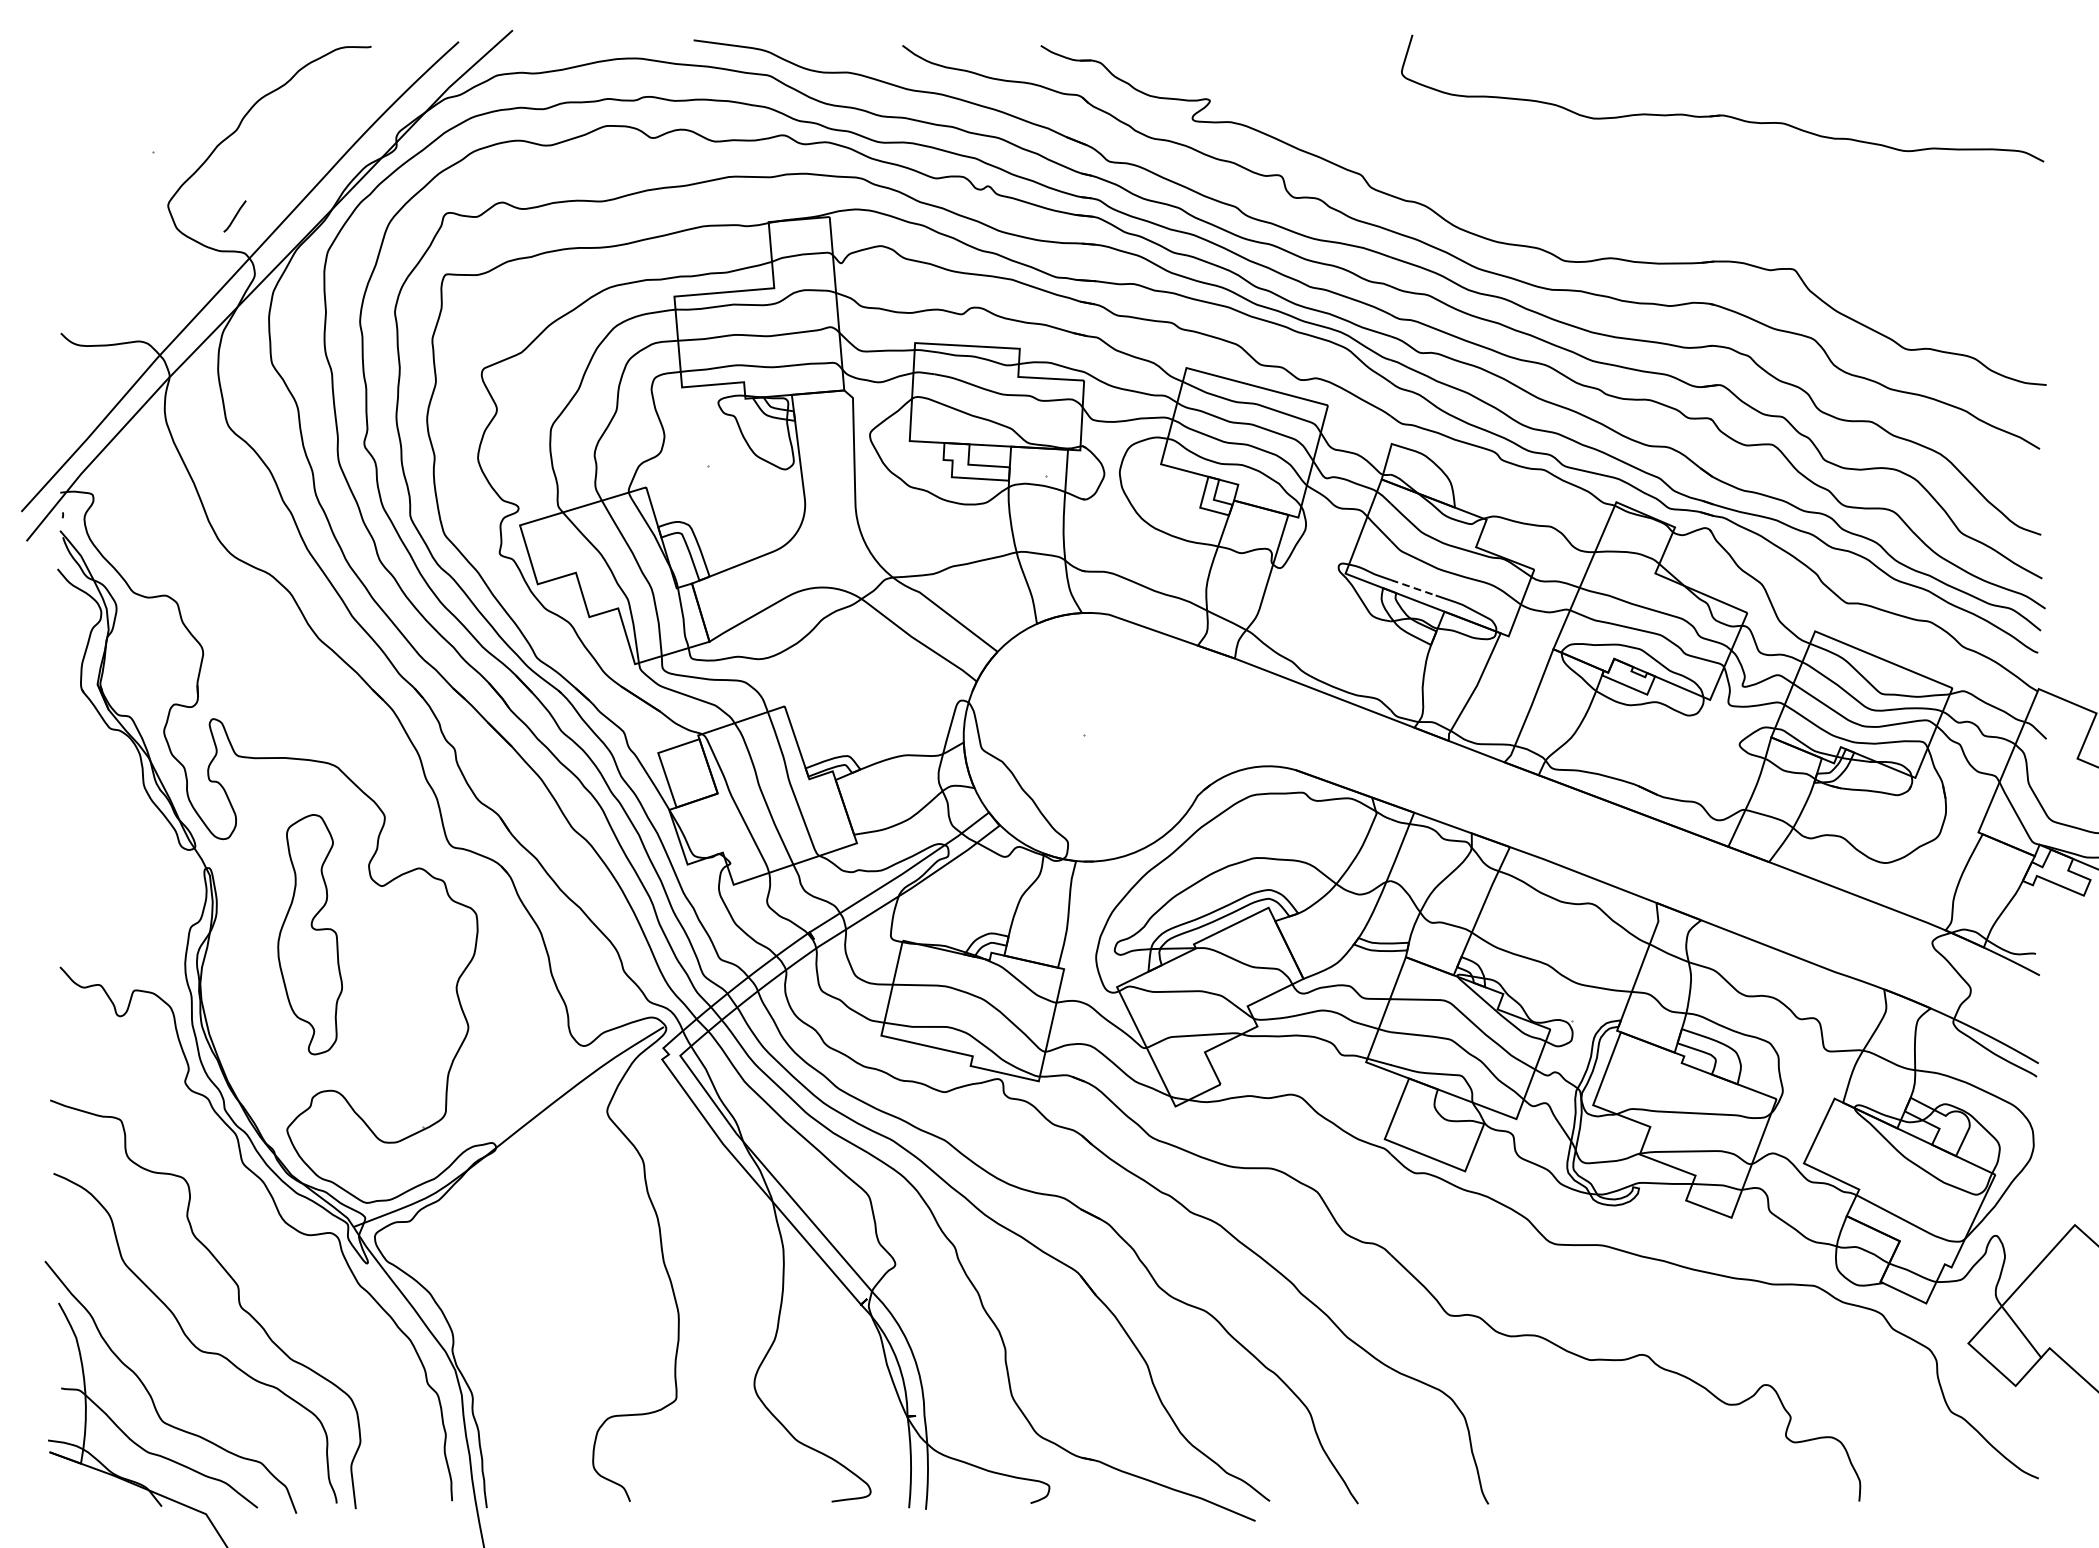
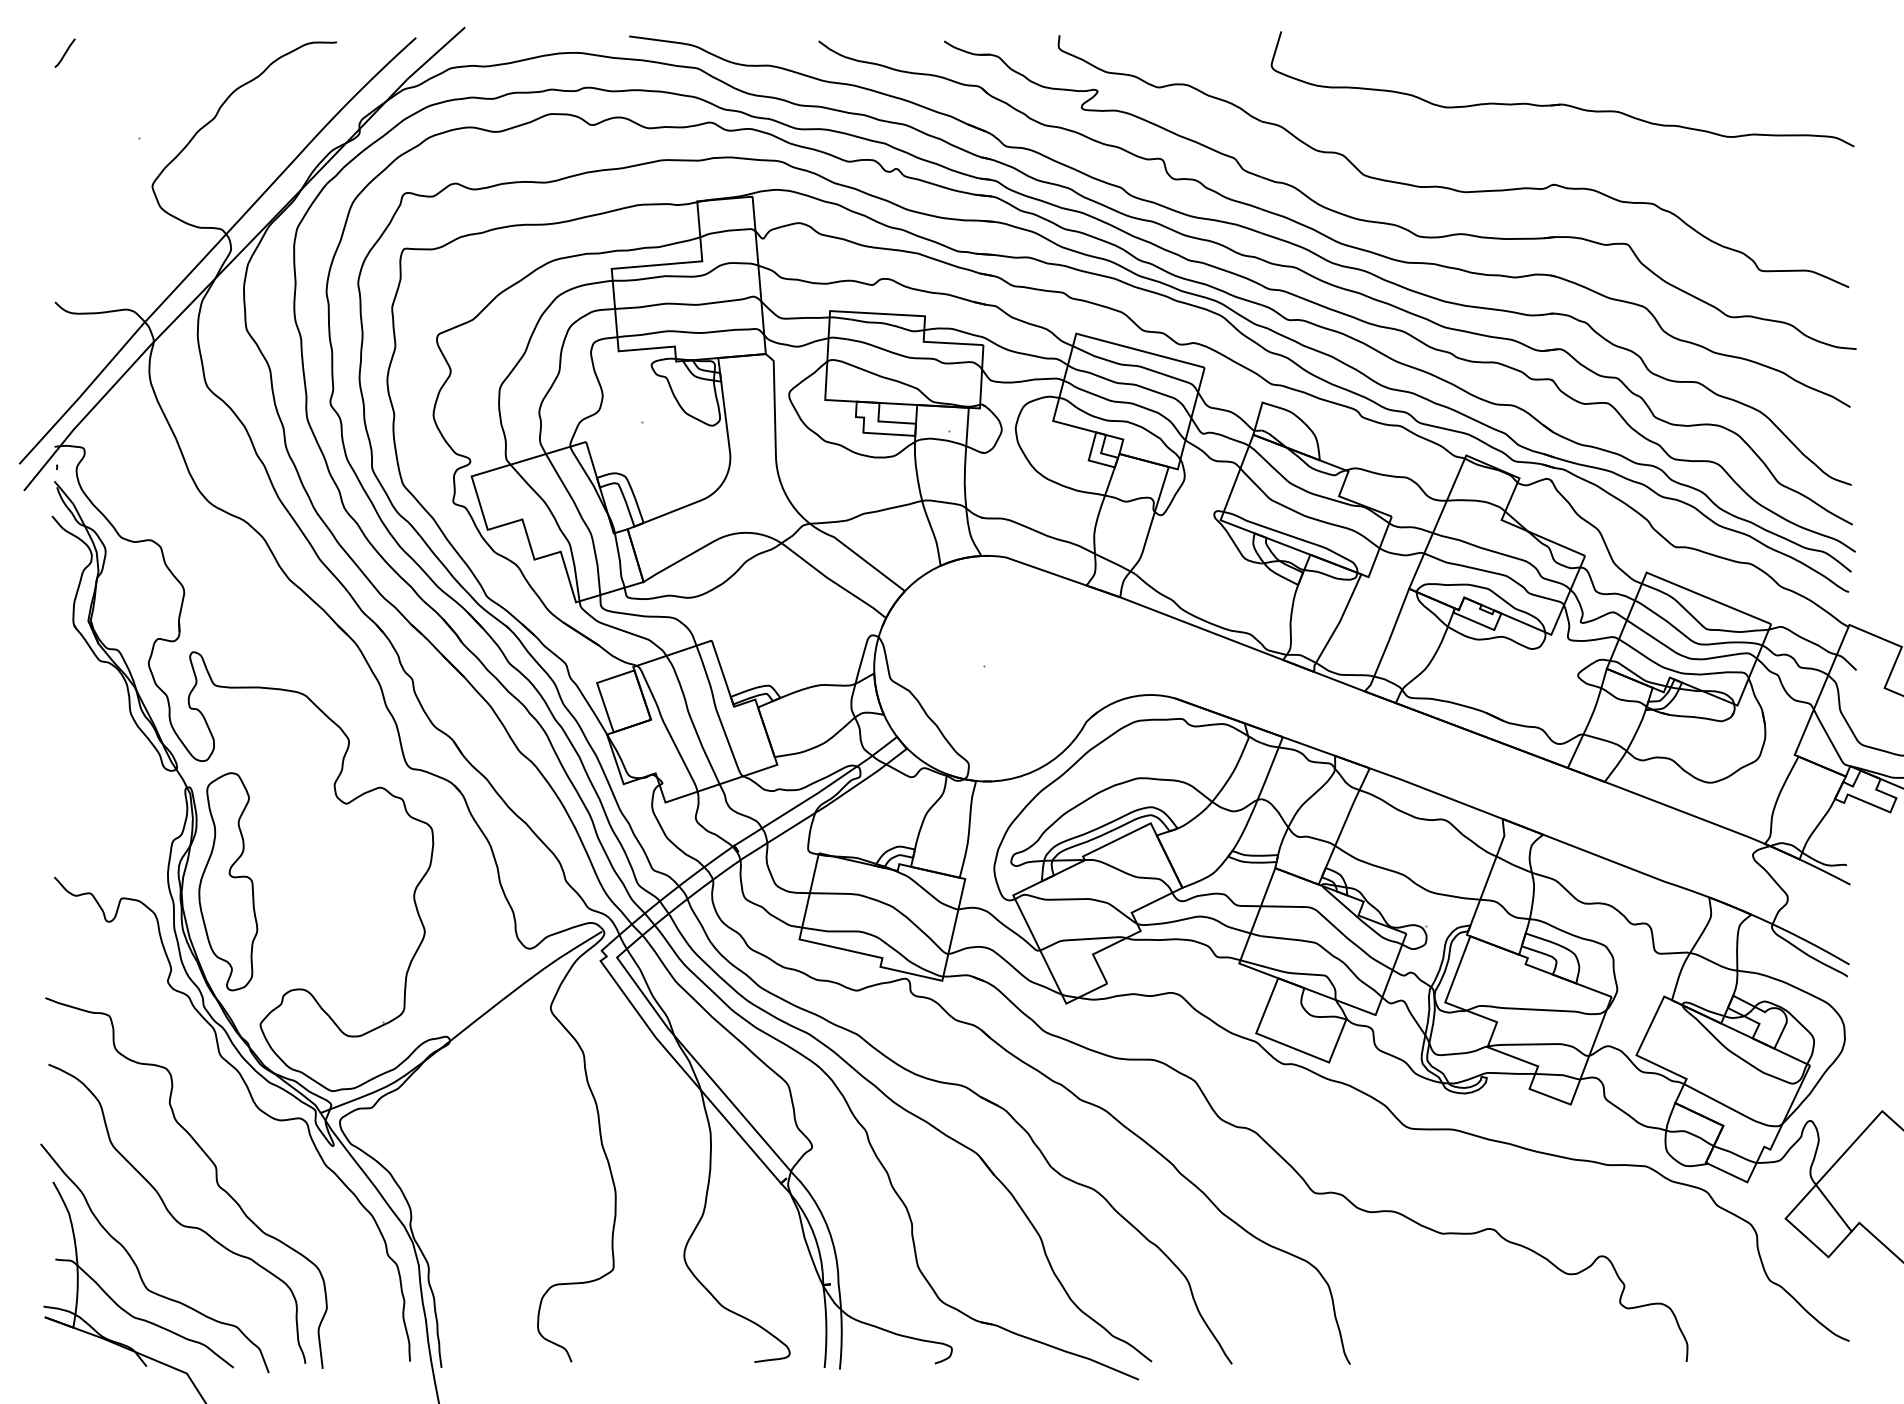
part: (1597, 206) -> (1449, 187), added
line: (234, 215) -> (64, 52), moved
line: (1412, 588) -> (1281, 533), dashed -> solid
part: (310, 934) -> (228, 881), moved

